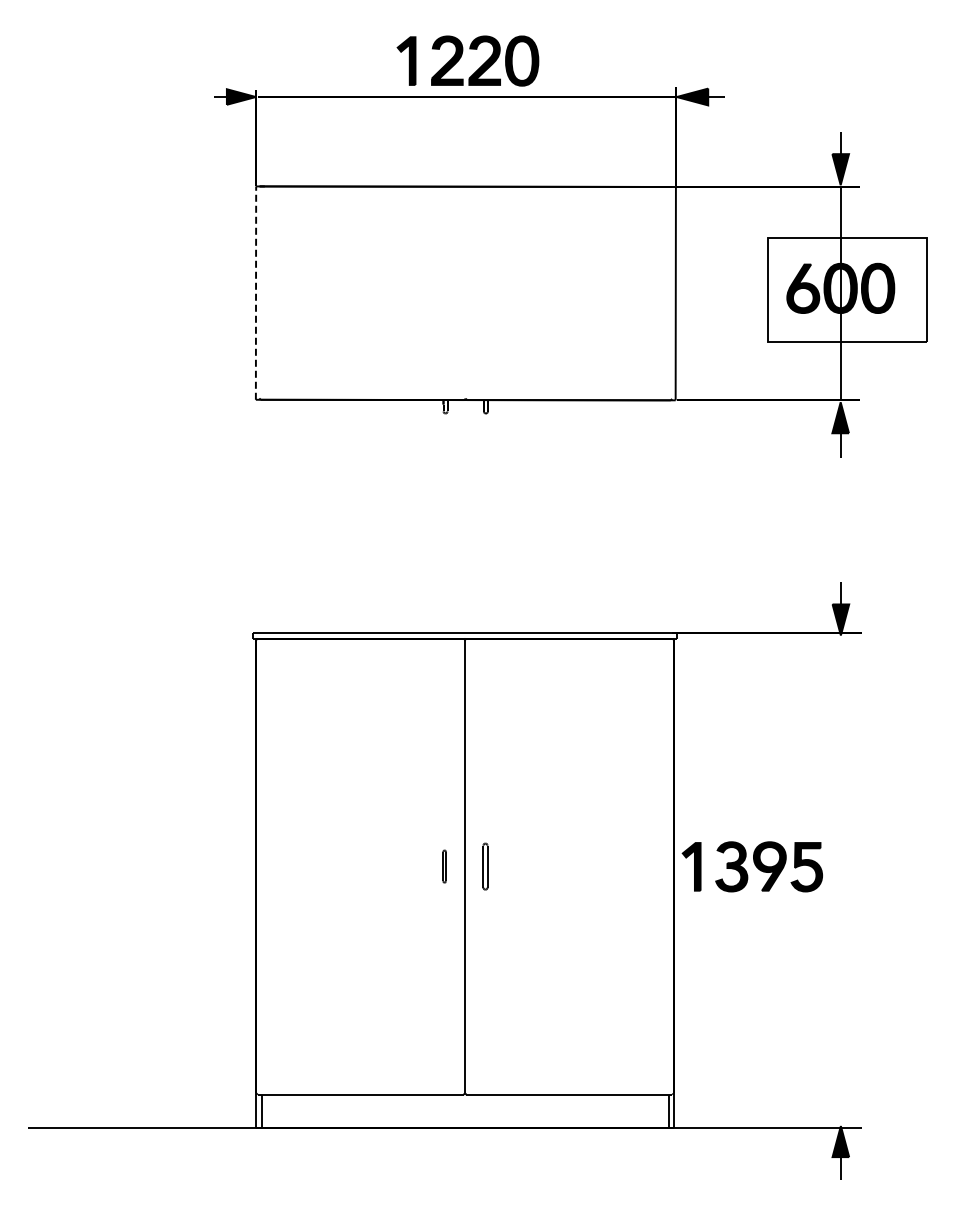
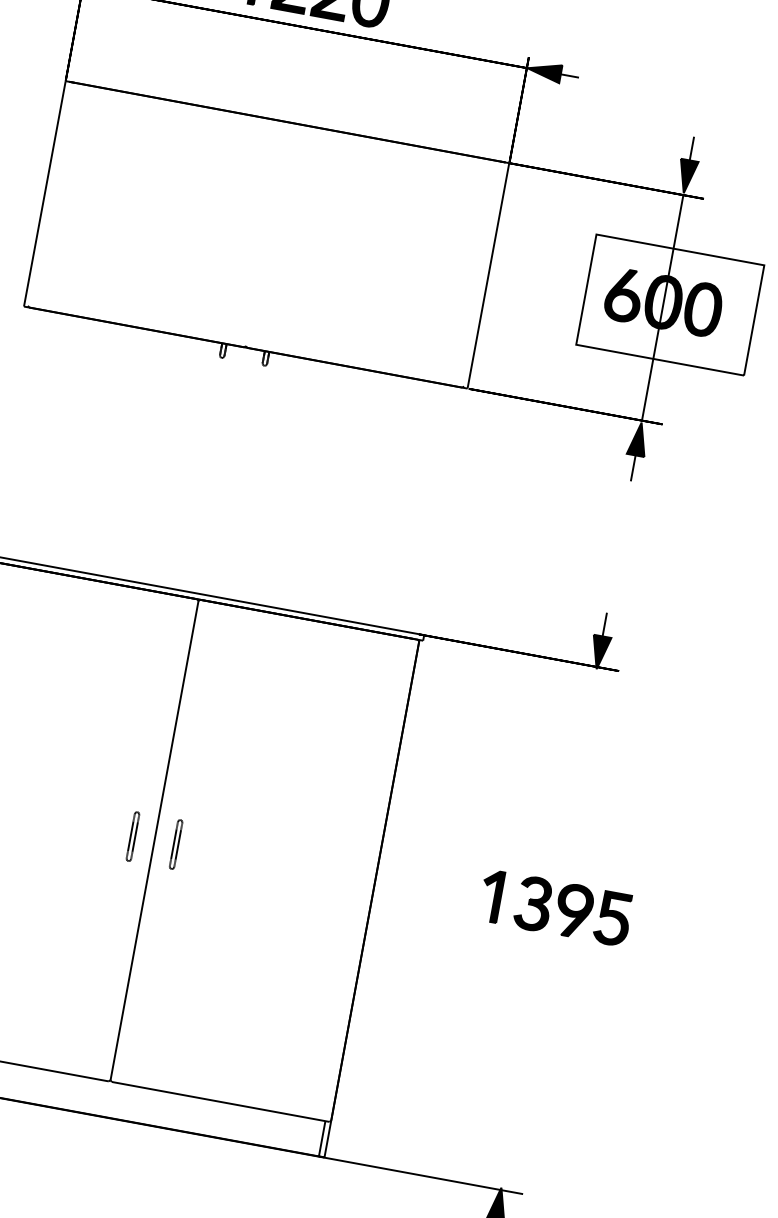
line: (256, 293) -> (45, 194), dashed -> solid
part: (444, 866) -> (132, 836), size x1.43
part: (751, 866) -> (554, 907), moved

